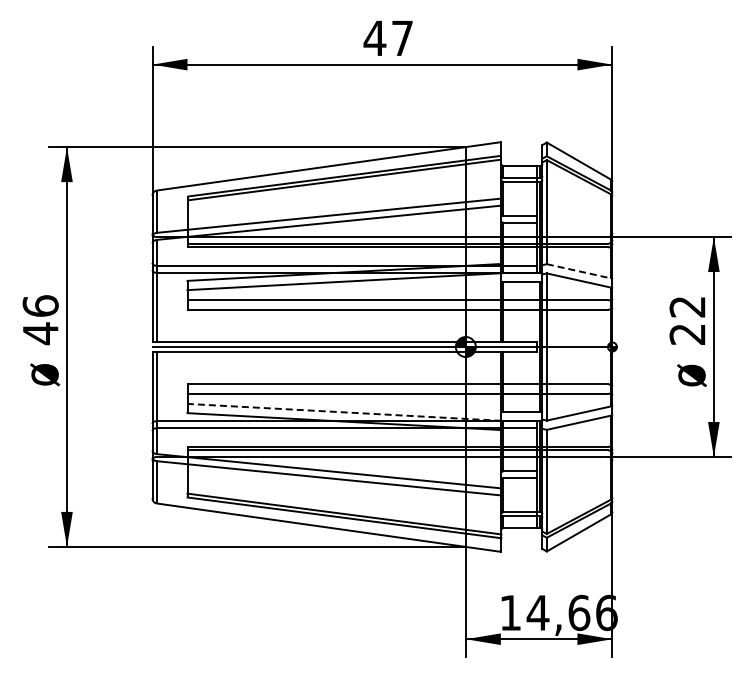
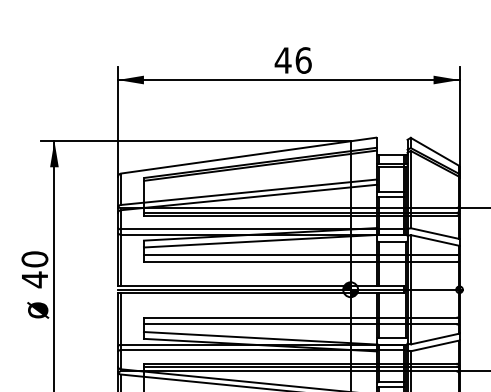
text: (402, 38) -> (303, 60), 47 -> 46
line: (579, 271) -> (435, 233), dashed -> solid
text: (40, 305) -> (34, 258), 46 -> 40
line: (343, 412) -> (259, 338), dashed -> solid

